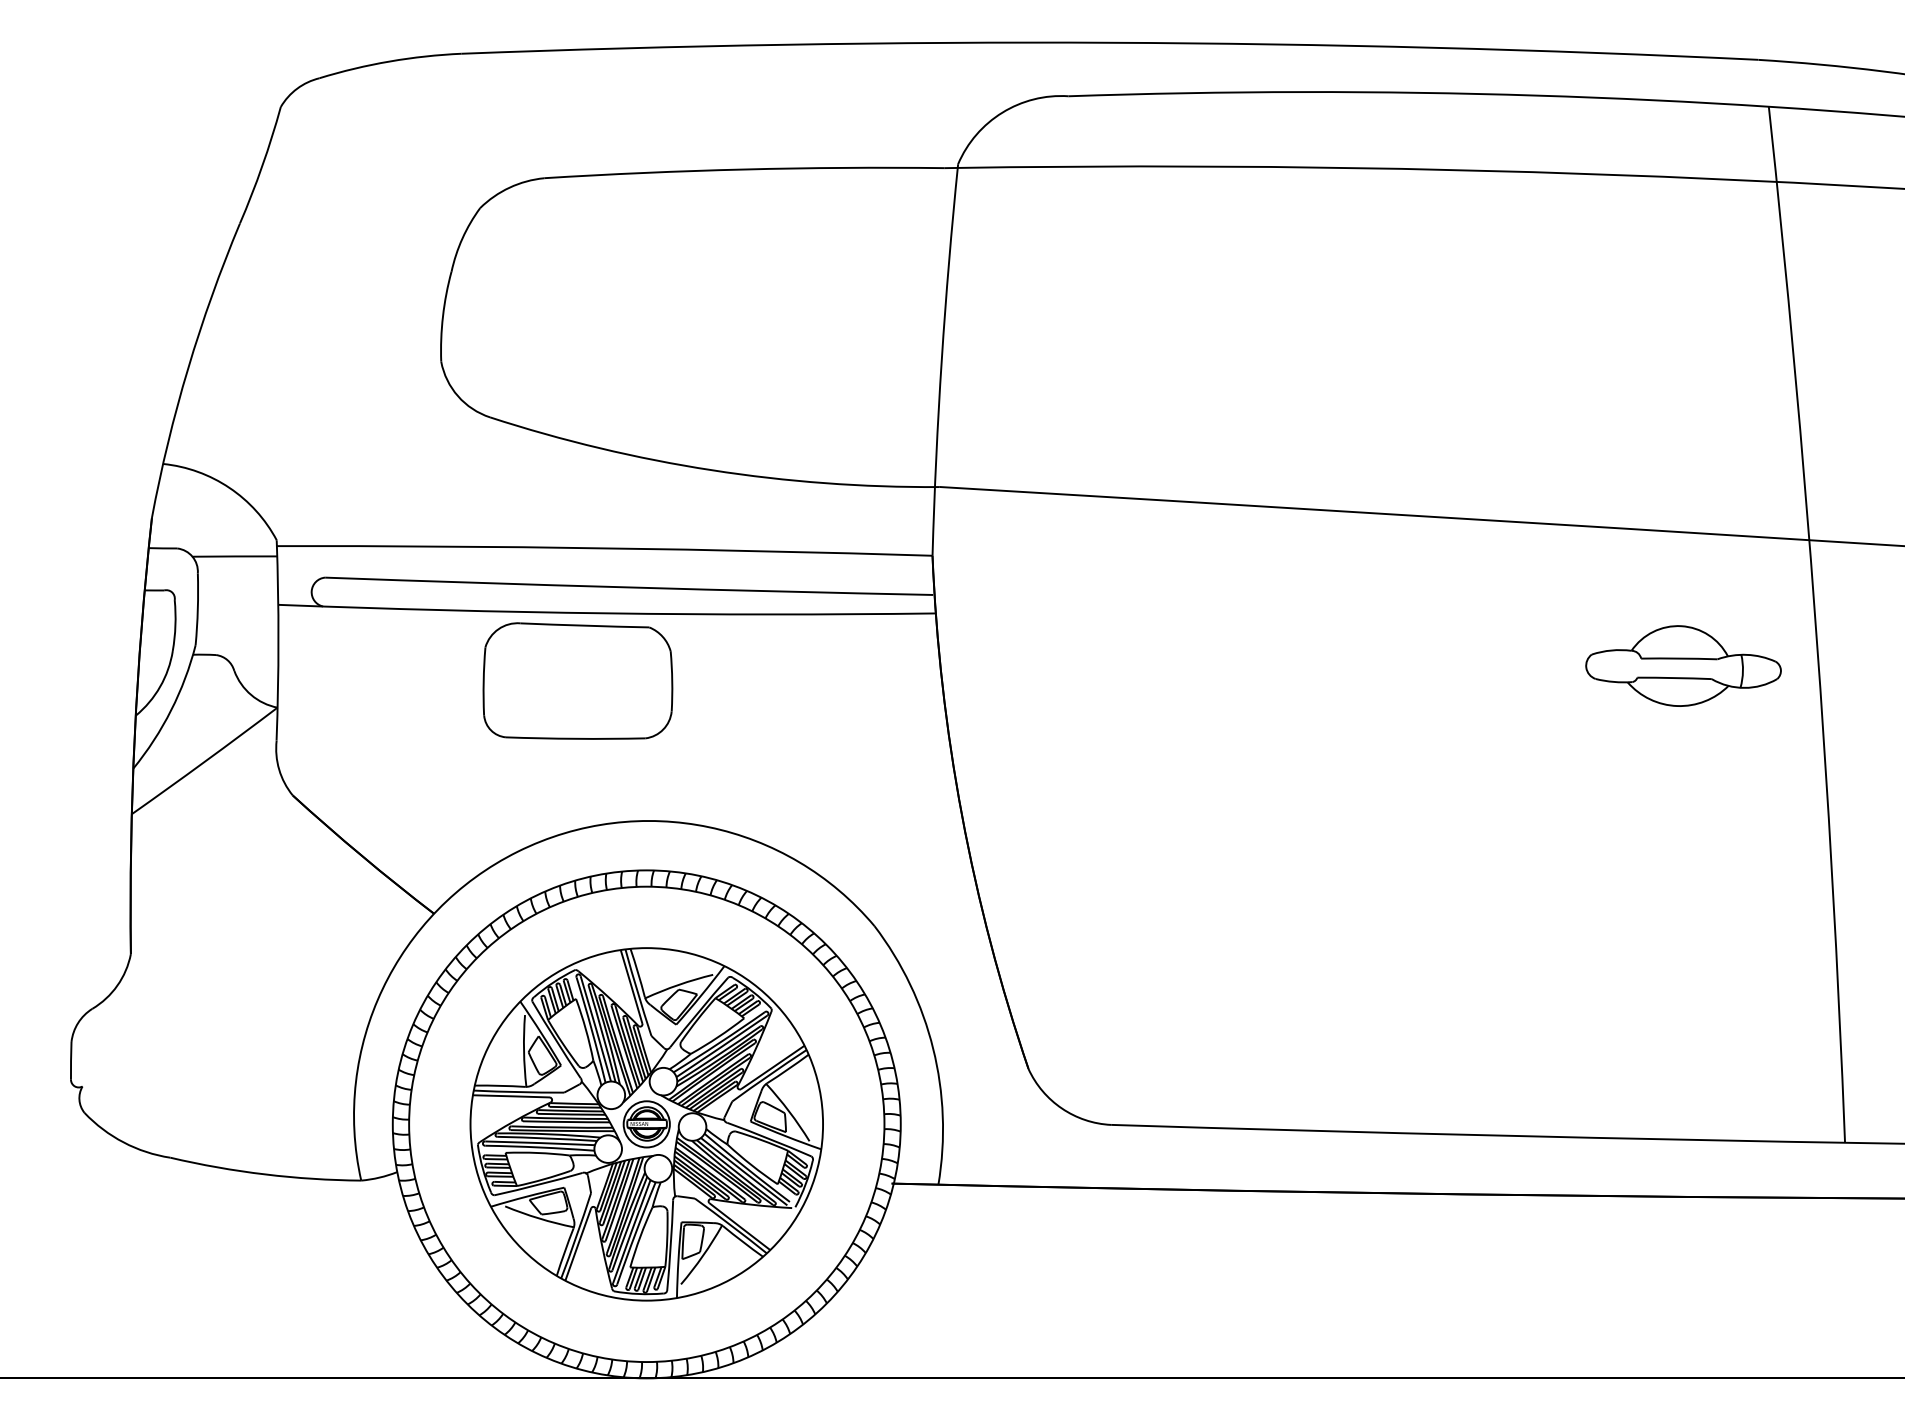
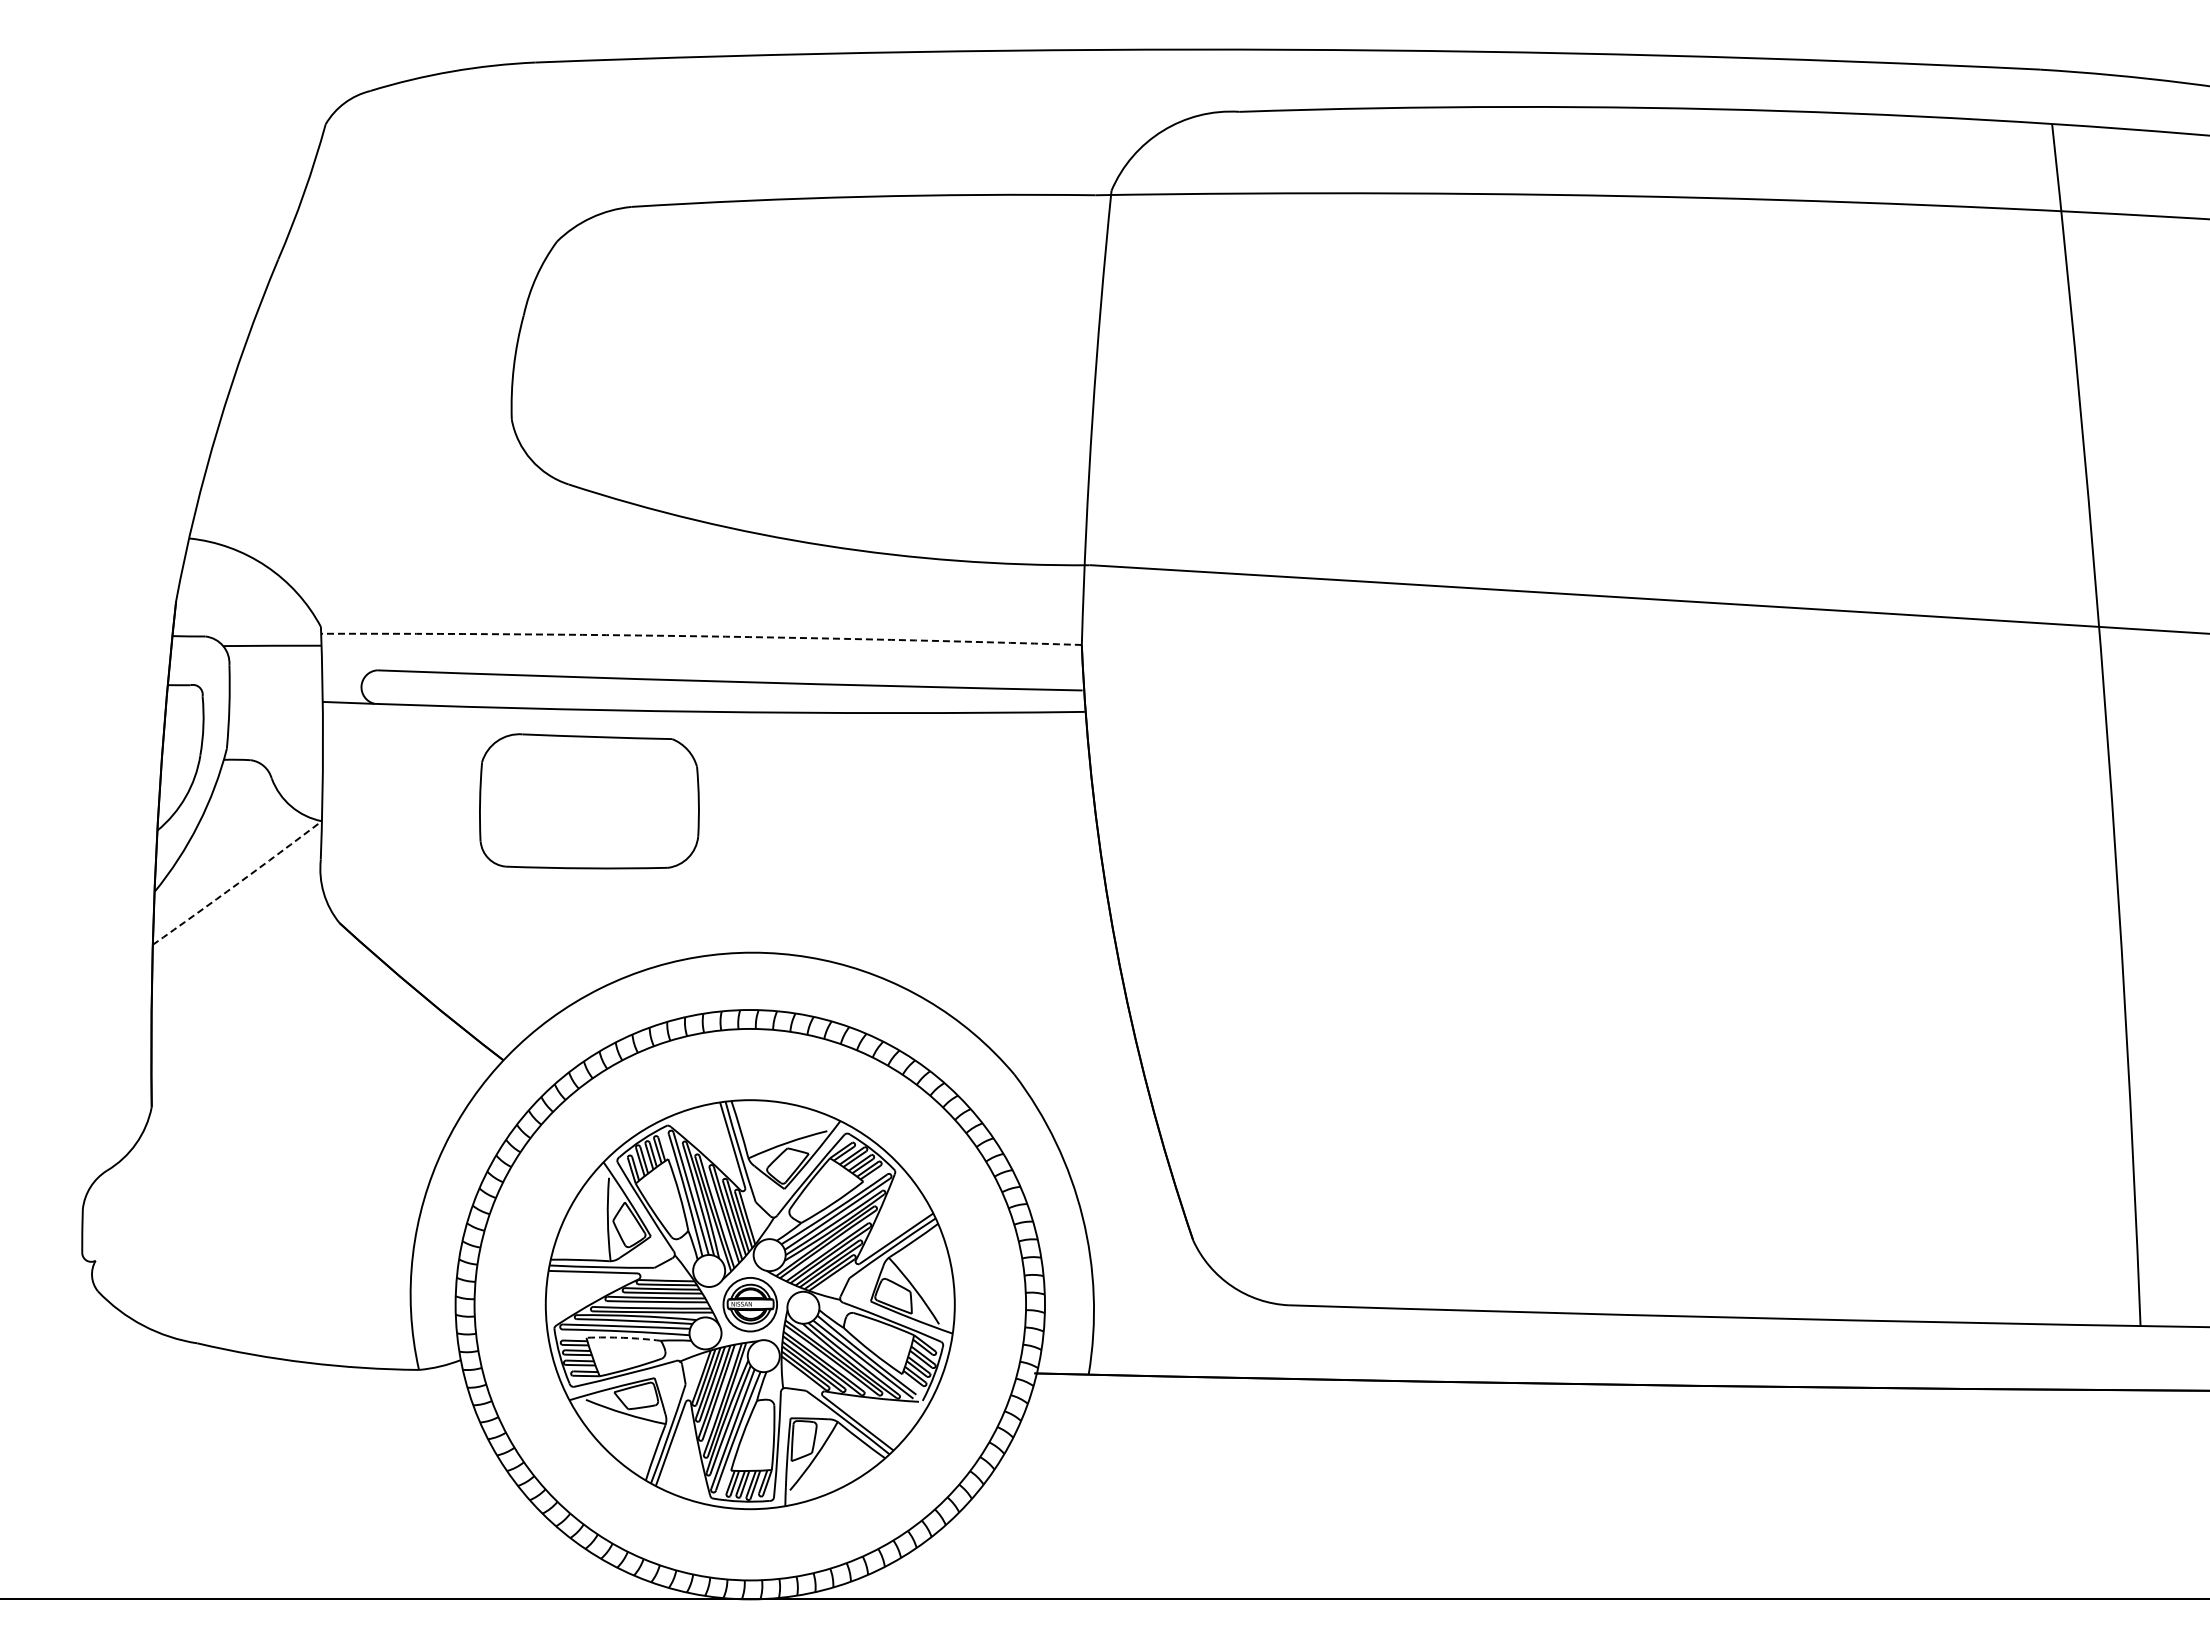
arc: (604, 548) -> (701, 636), solid -> dashed
part: (1683, 665) -> (1953, 772), removed
part: (578, 681) -> (589, 801), moved
arc: (204, 761) -> (237, 883), solid -> dashed
arc: (537, 1152) -> (623, 1337), solid -> dashed

